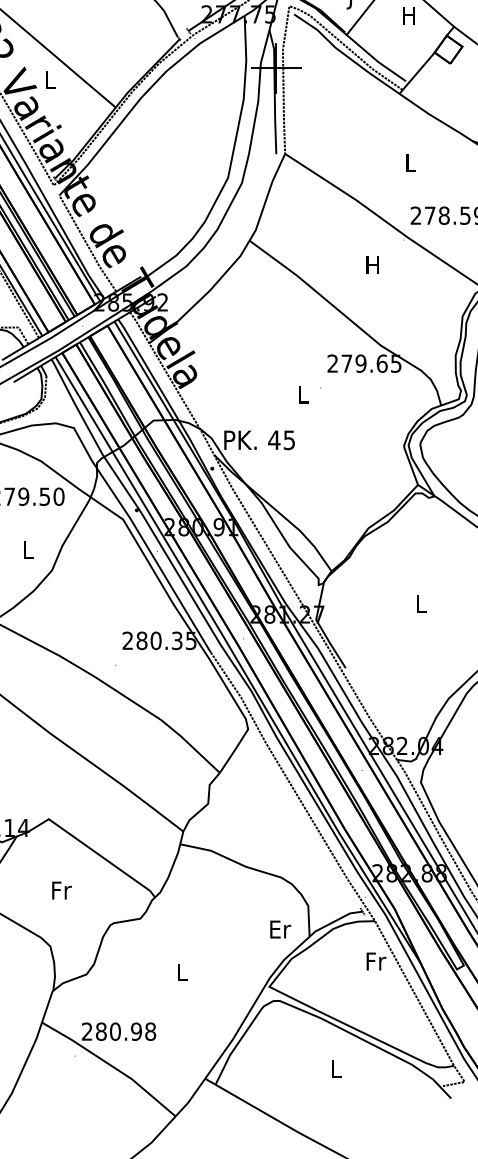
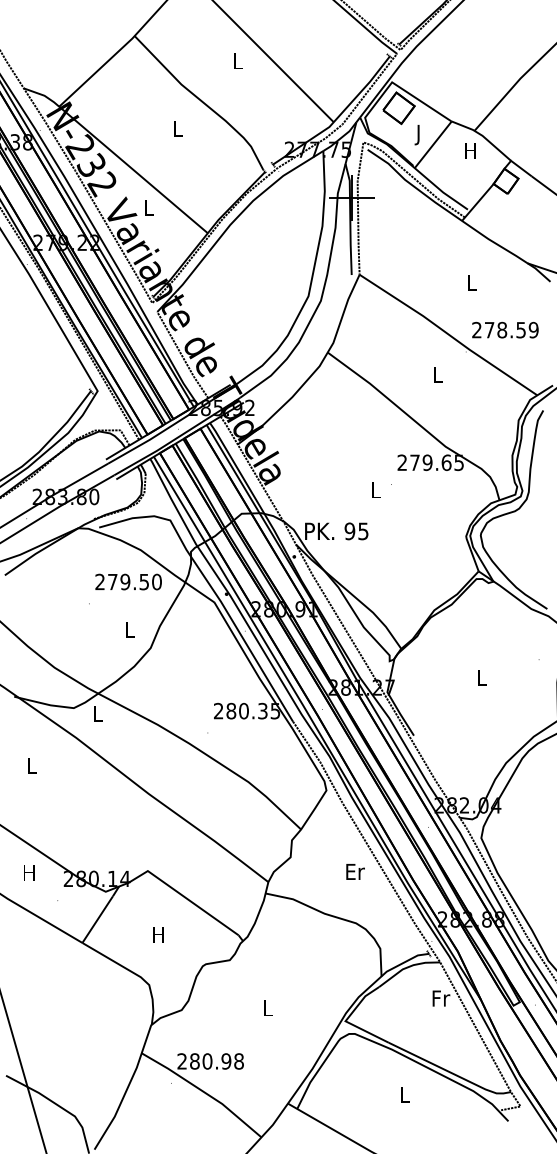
text: (372, 265) -> (437, 374), H -> L
text: (273, 440) -> (349, 531), 45 -> 95
text: (61, 890) -> (159, 934), Fr -> H
text: (280, 929) -> (355, 871), moved

